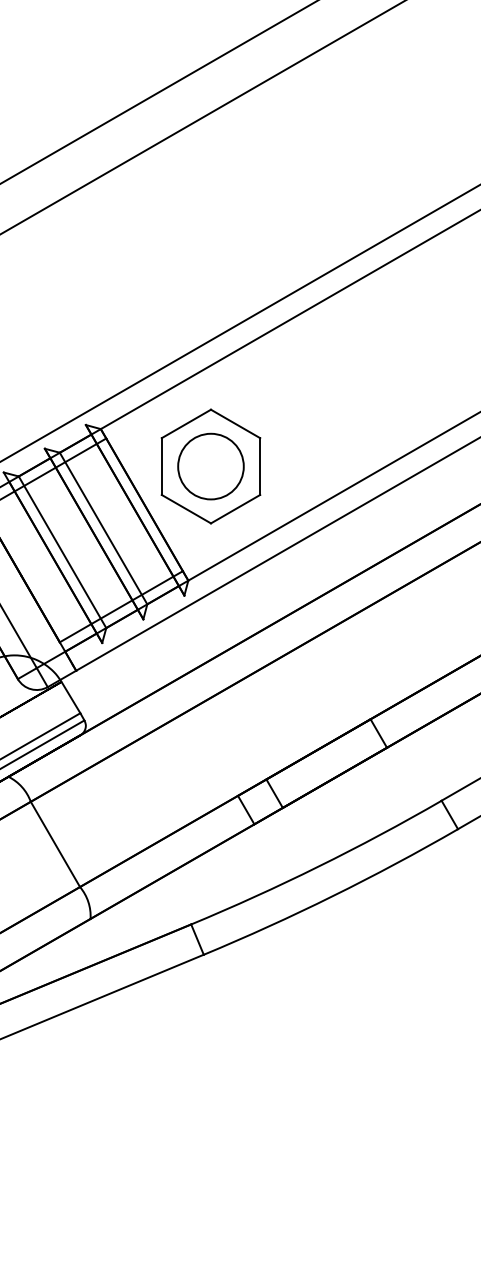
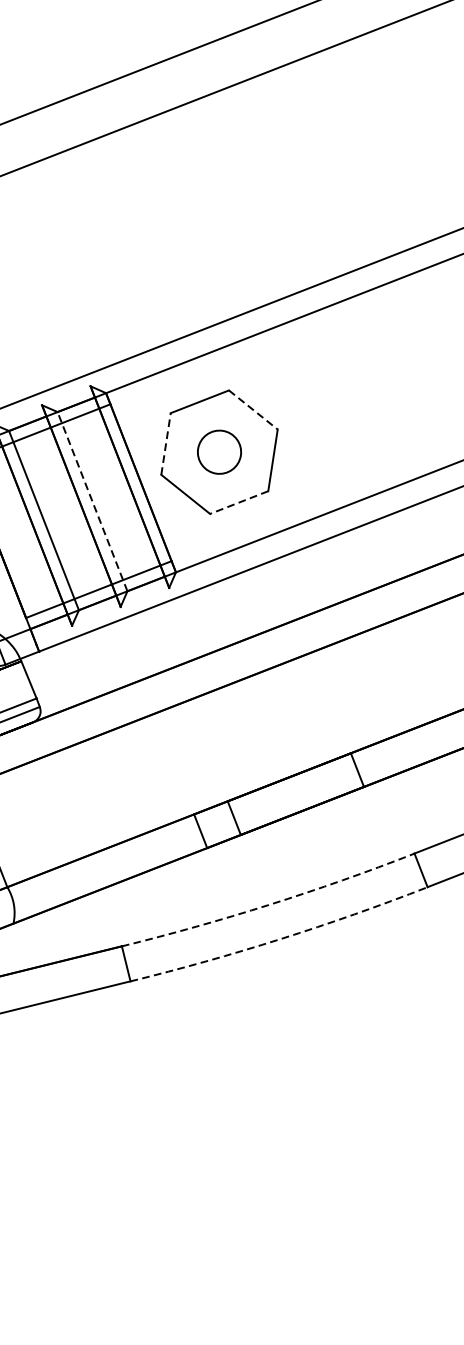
line: (236, 424) -> (254, 410), solid -> dashed
line: (161, 466) -> (165, 443), solid -> dashed
circle: (210, 466) -> (219, 452), size x0.6
line: (235, 509) -> (239, 502), solid -> dashed
line: (103, 528) -> (92, 501), solid -> dashed
arc: (318, 866) -> (269, 904), solid -> dashed
arc: (332, 896) -> (280, 939), solid -> dashed

